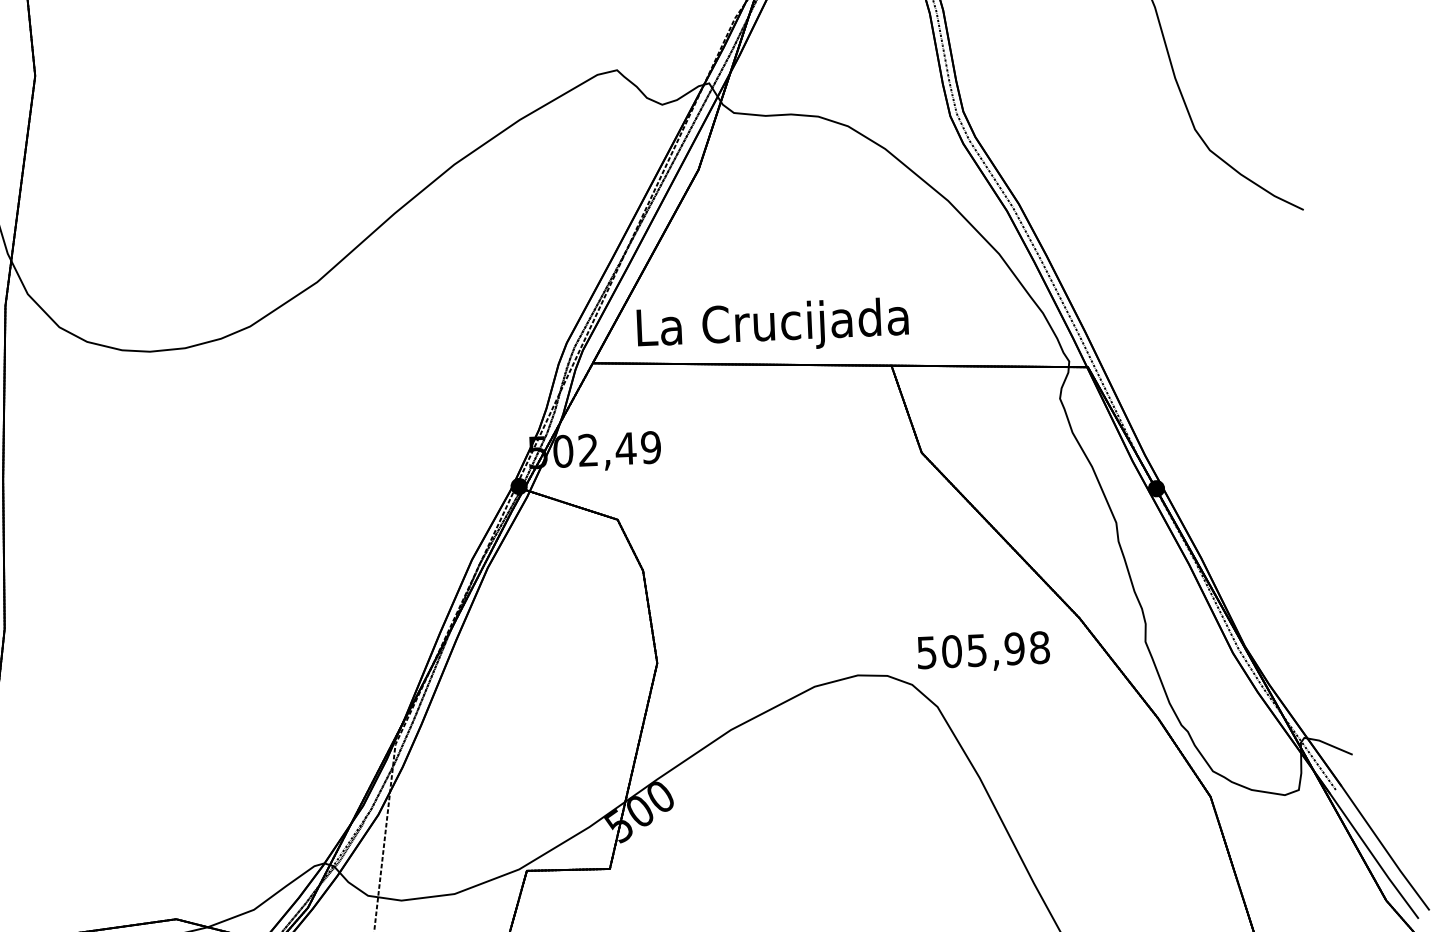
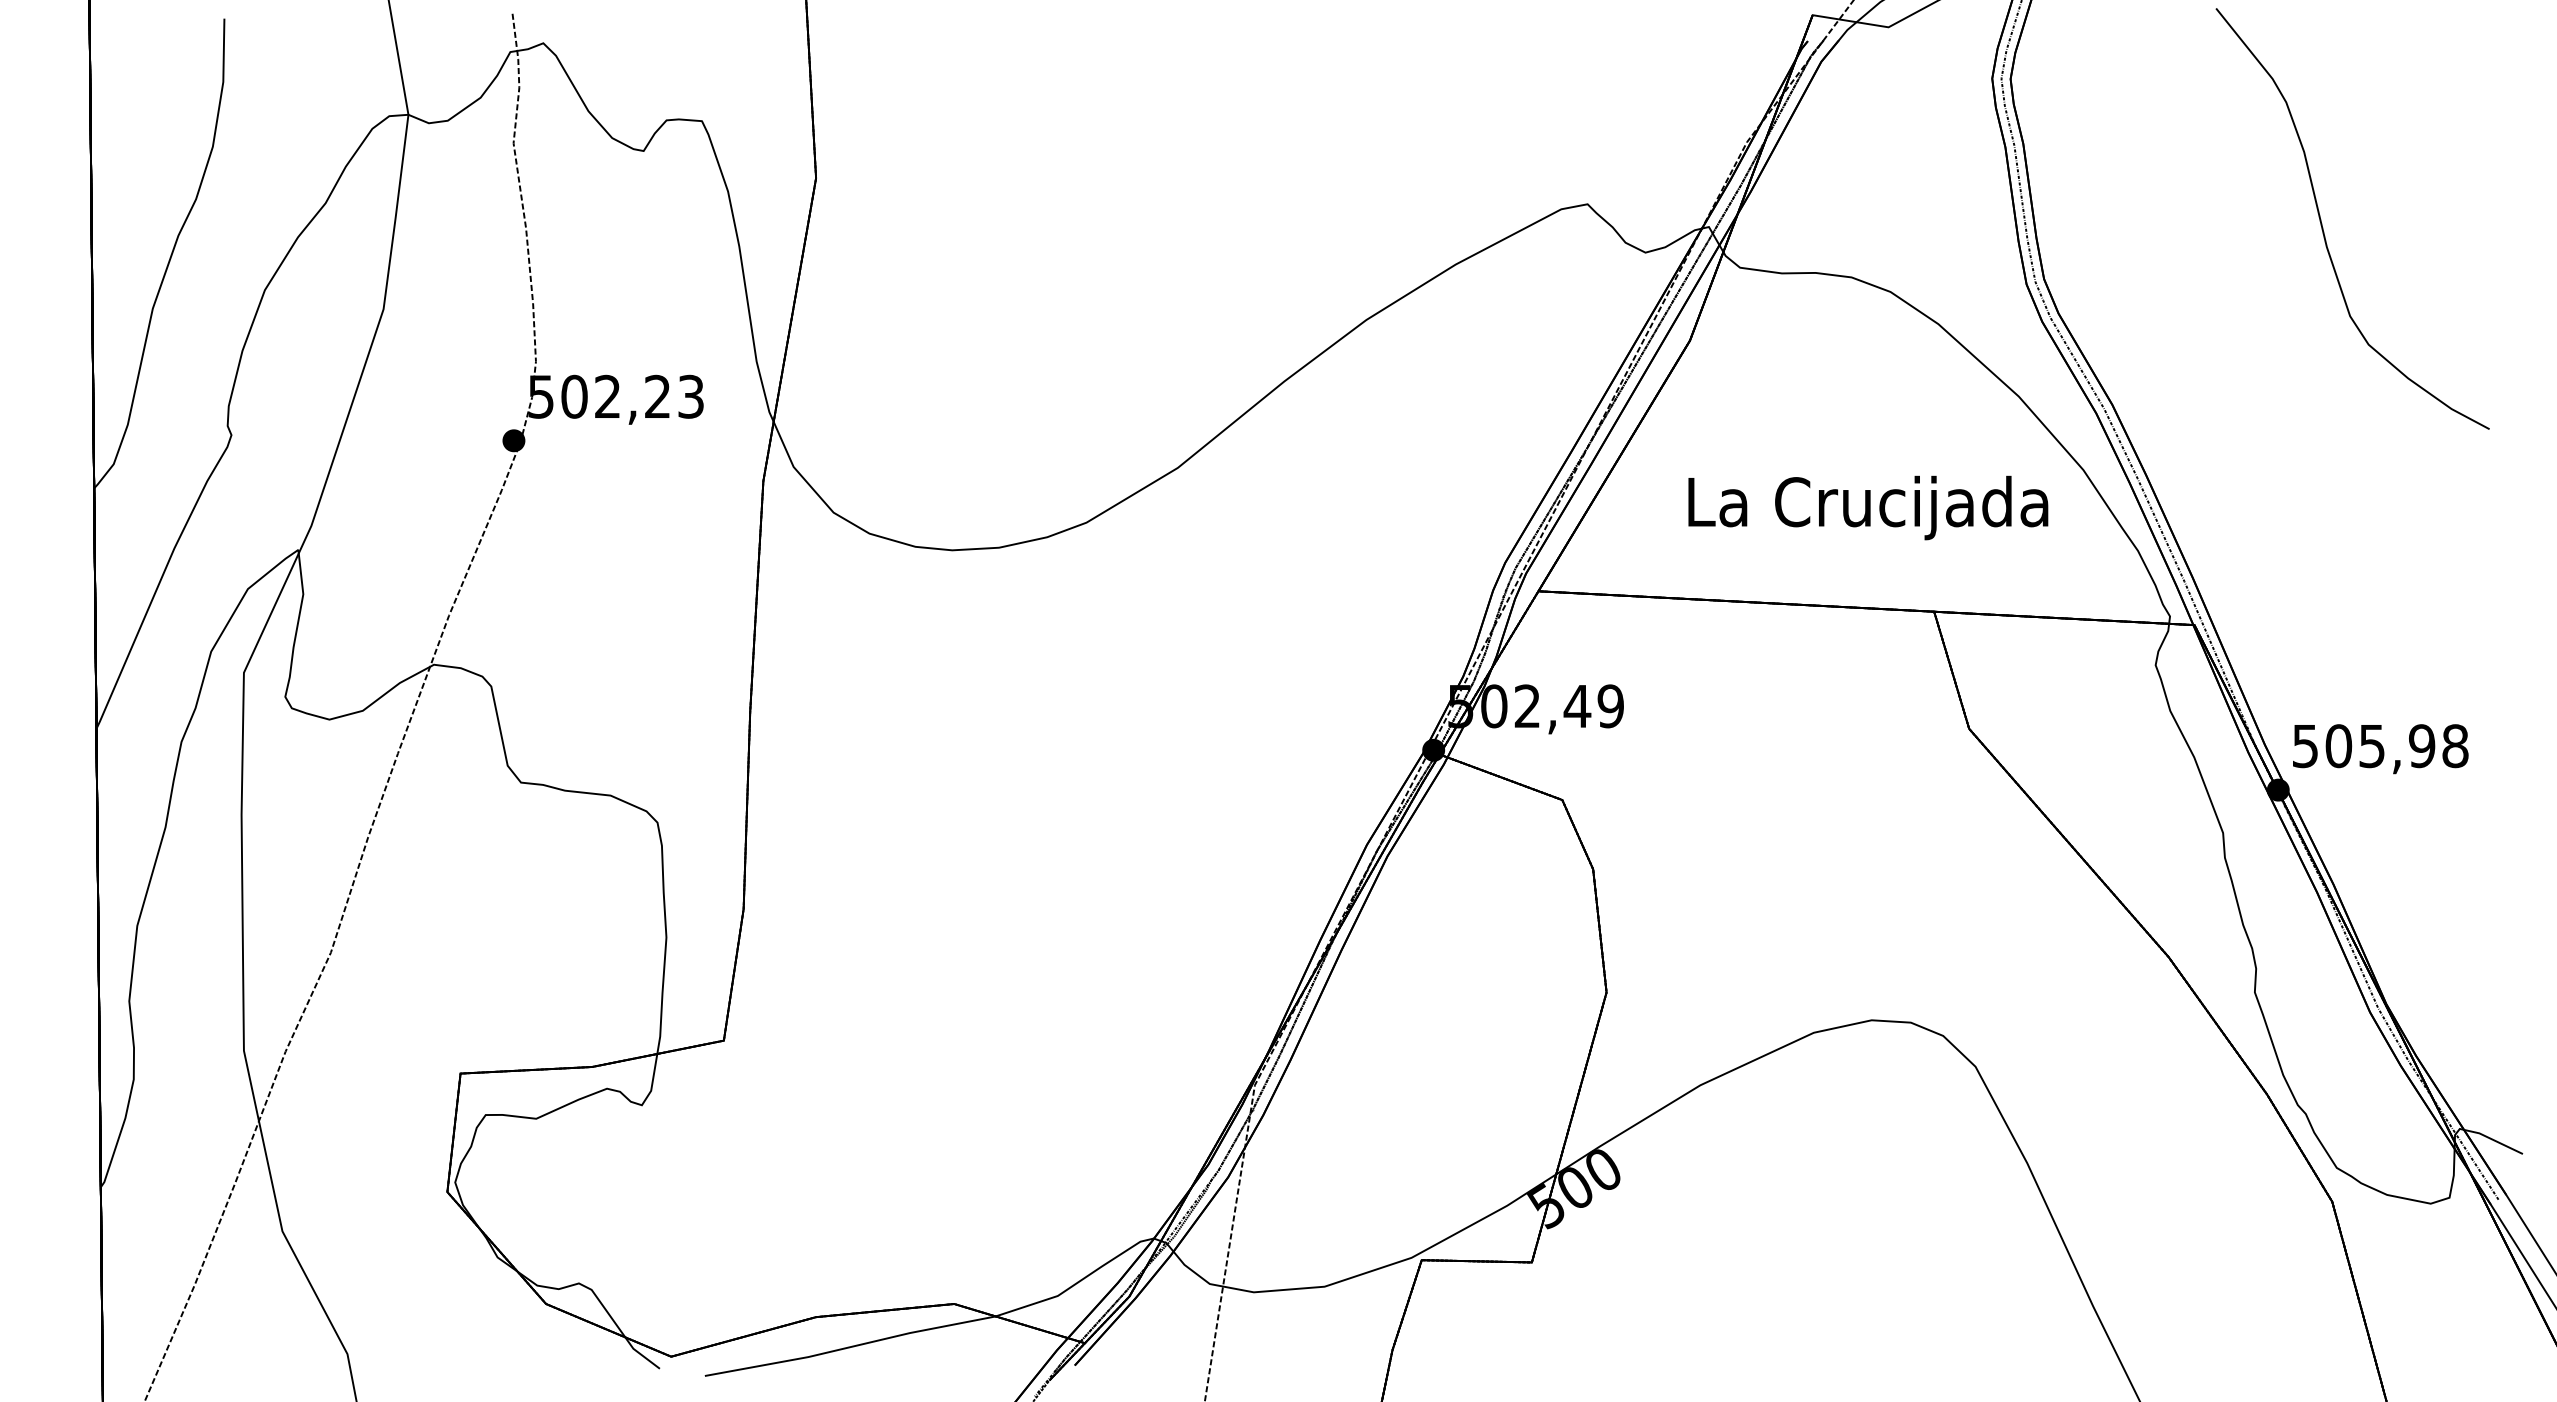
text: (773, 326) -> (1868, 507), moved
text: (983, 652) -> (2380, 749), moved

